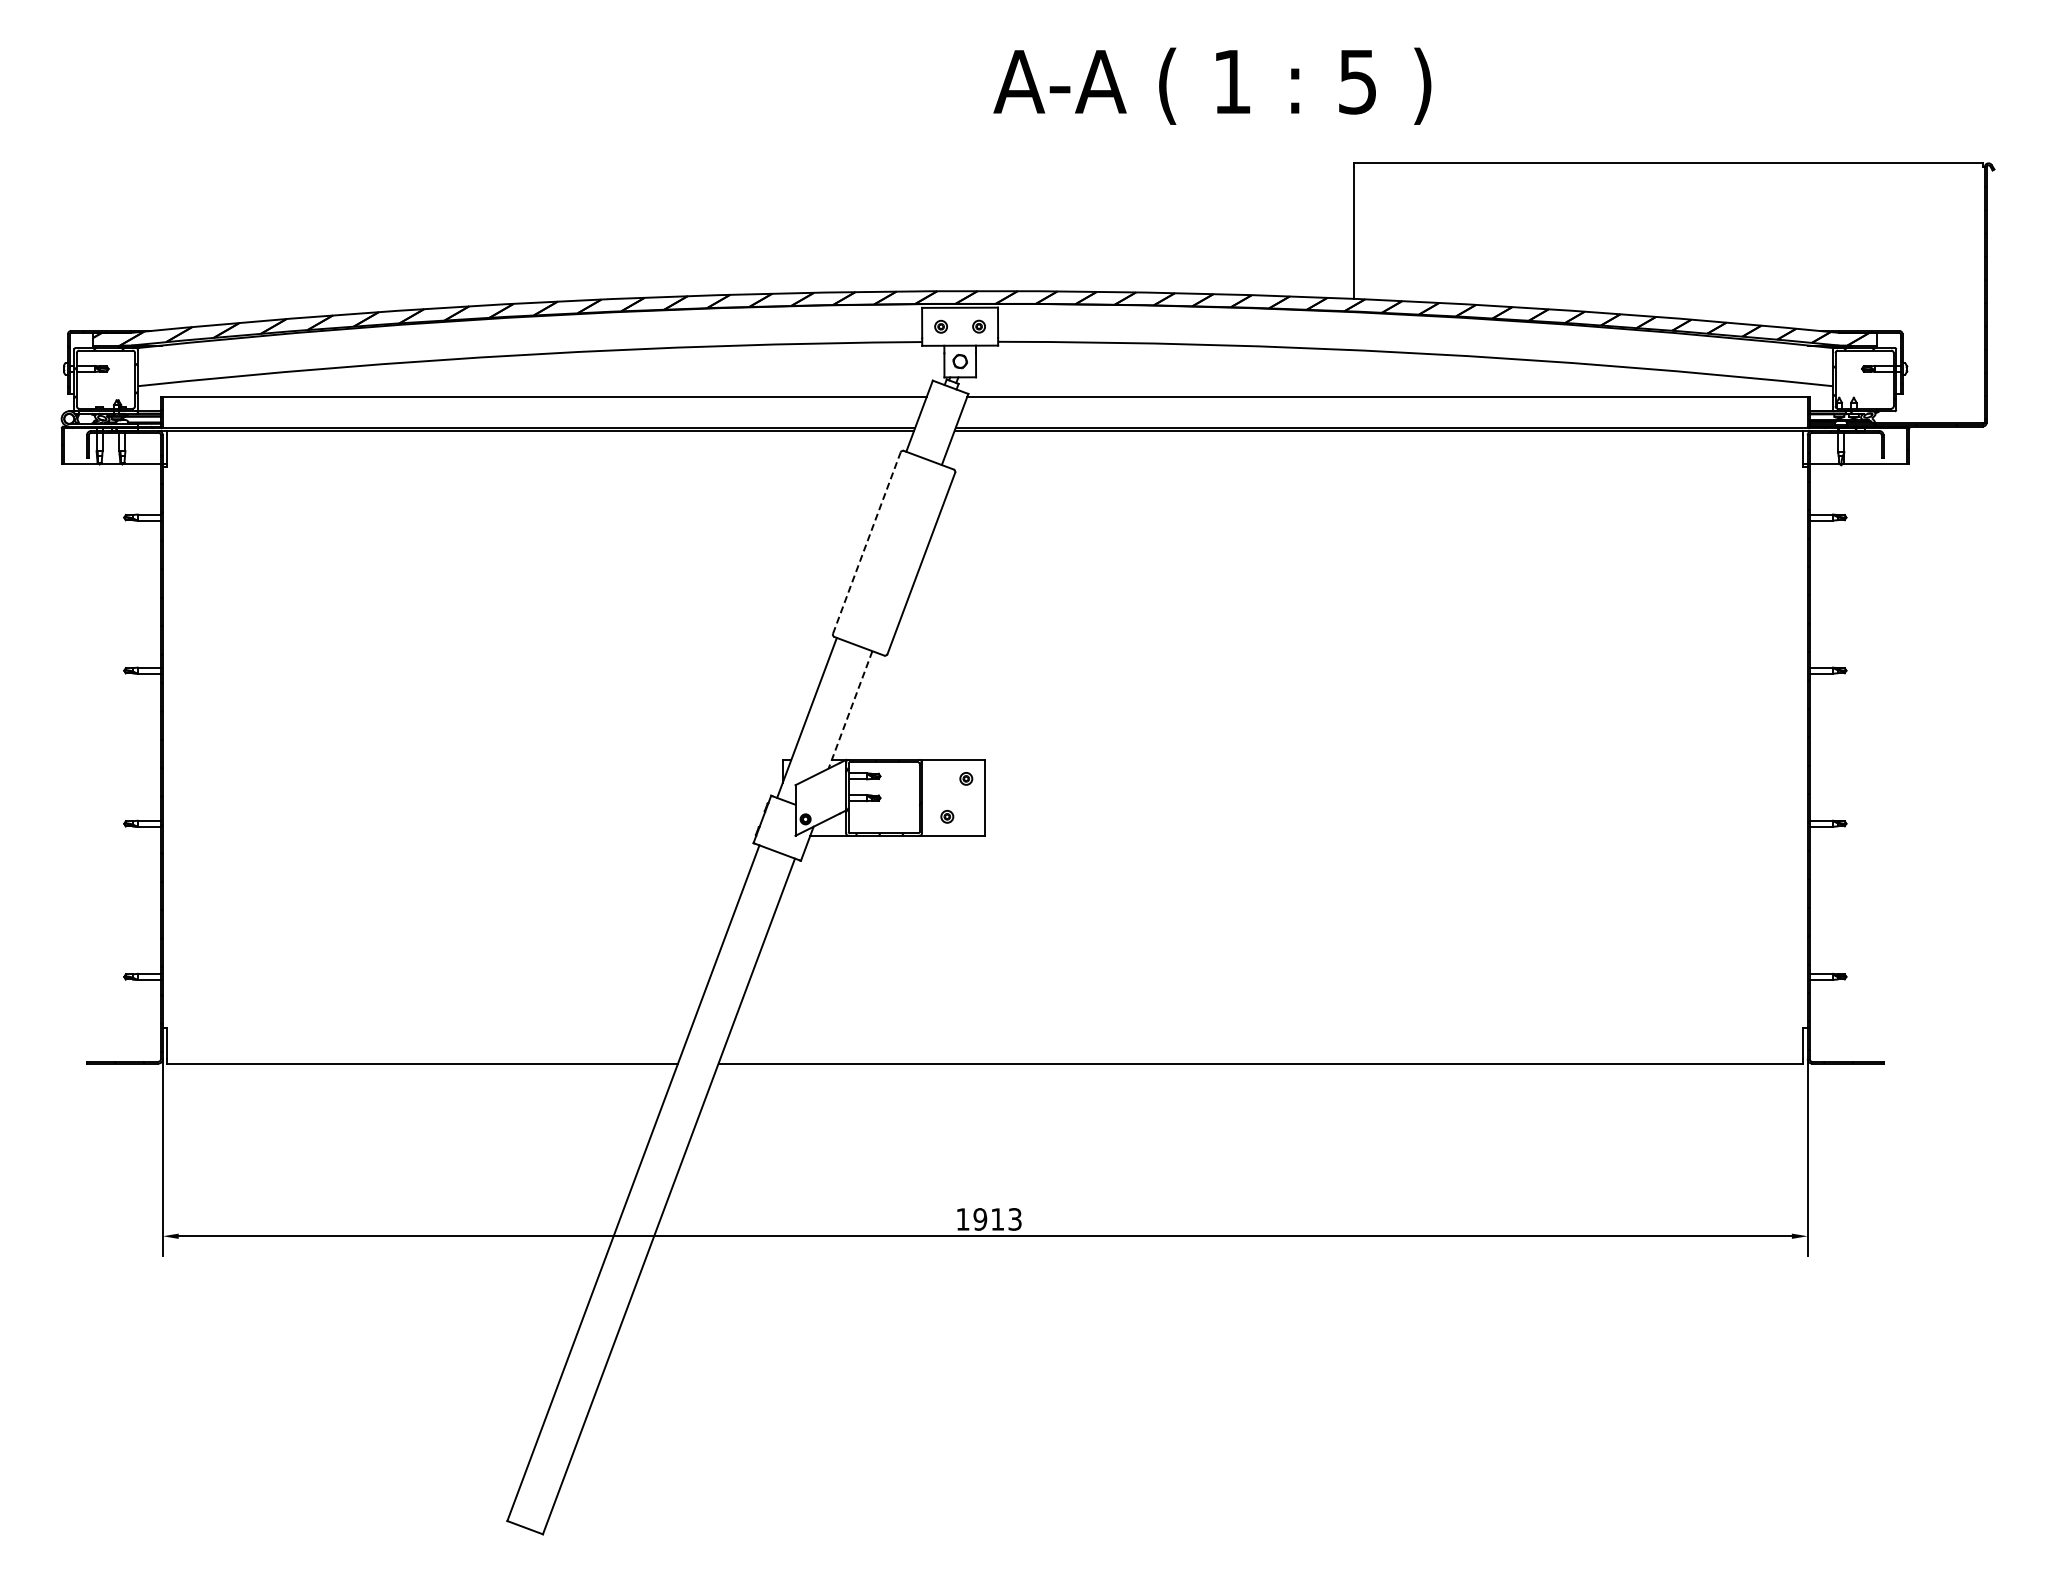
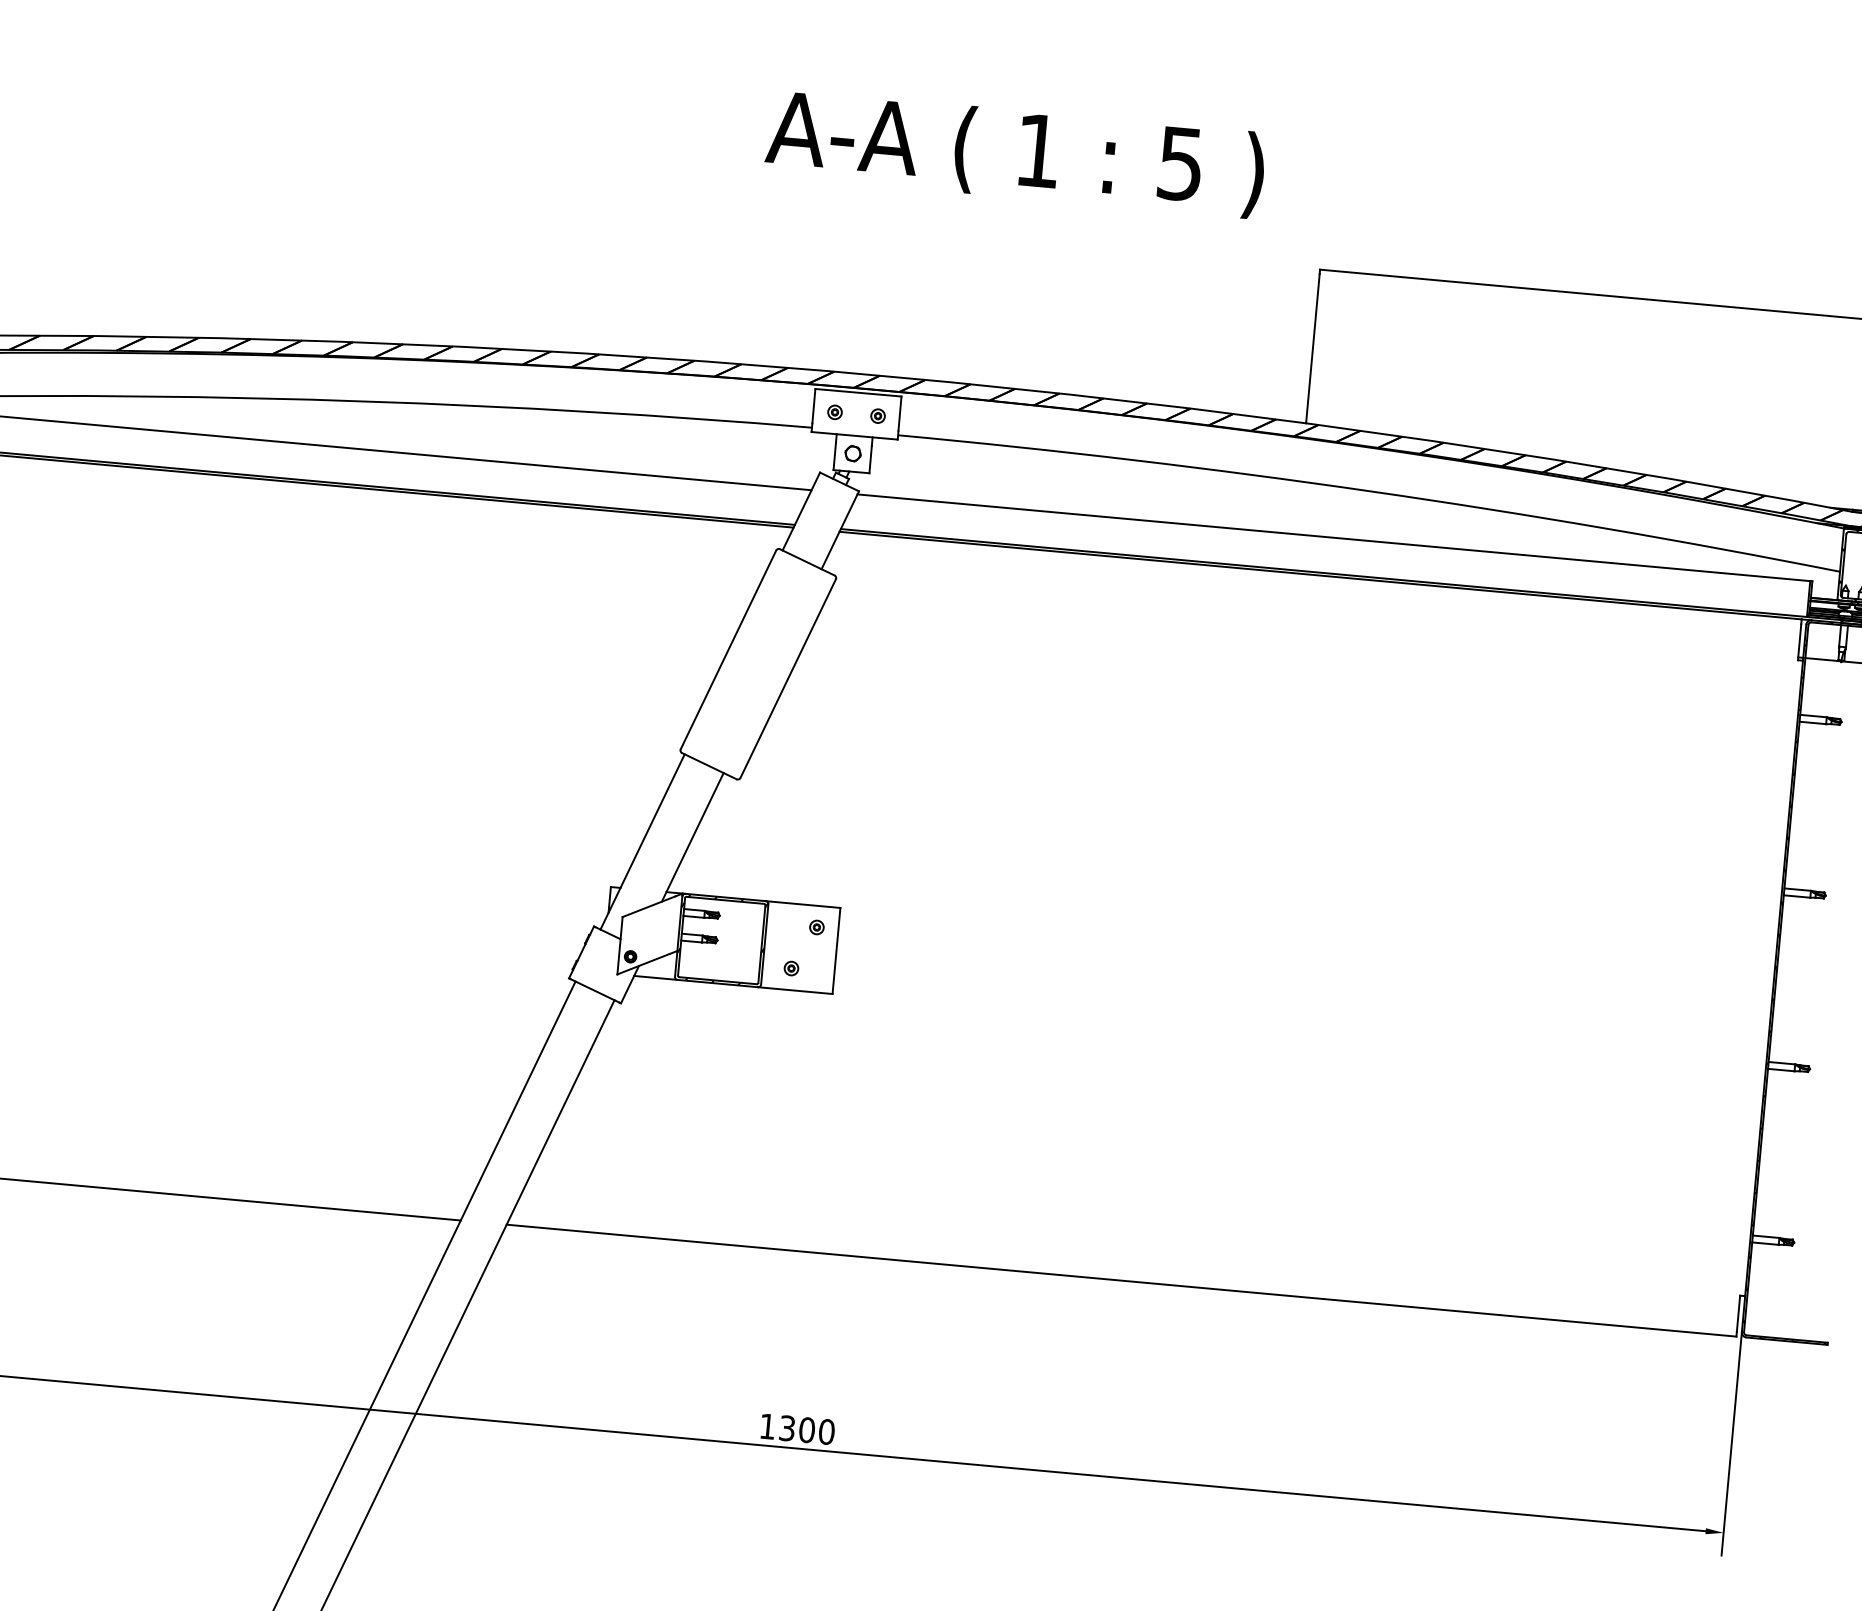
text: (1212, 85) -> (1015, 152), moved
line: (866, 543) -> (728, 650), dashed -> solid
line: (850, 709) -> (692, 836), dashed -> solid
text: (997, 1219) -> (806, 1430), 1913 -> 1300

